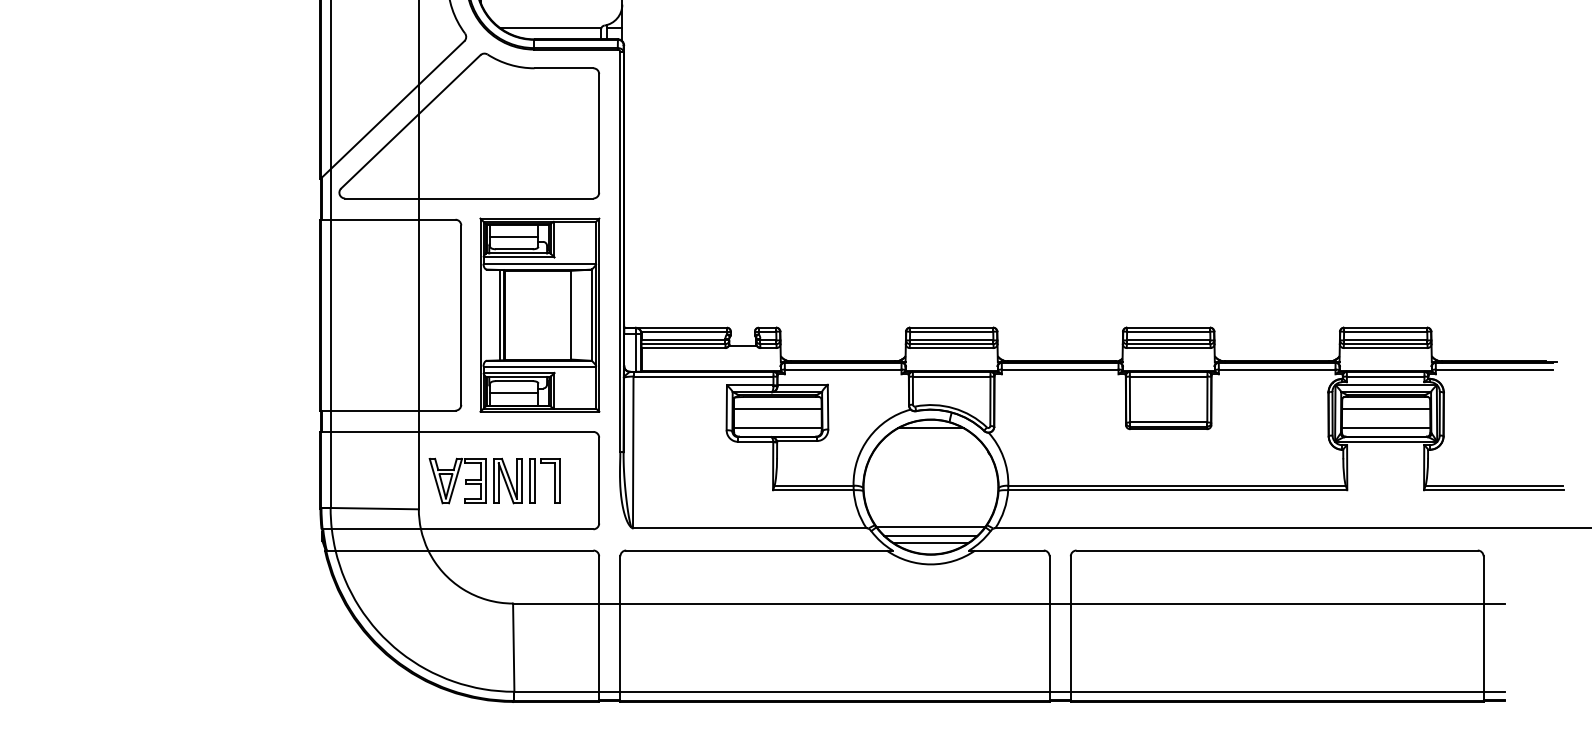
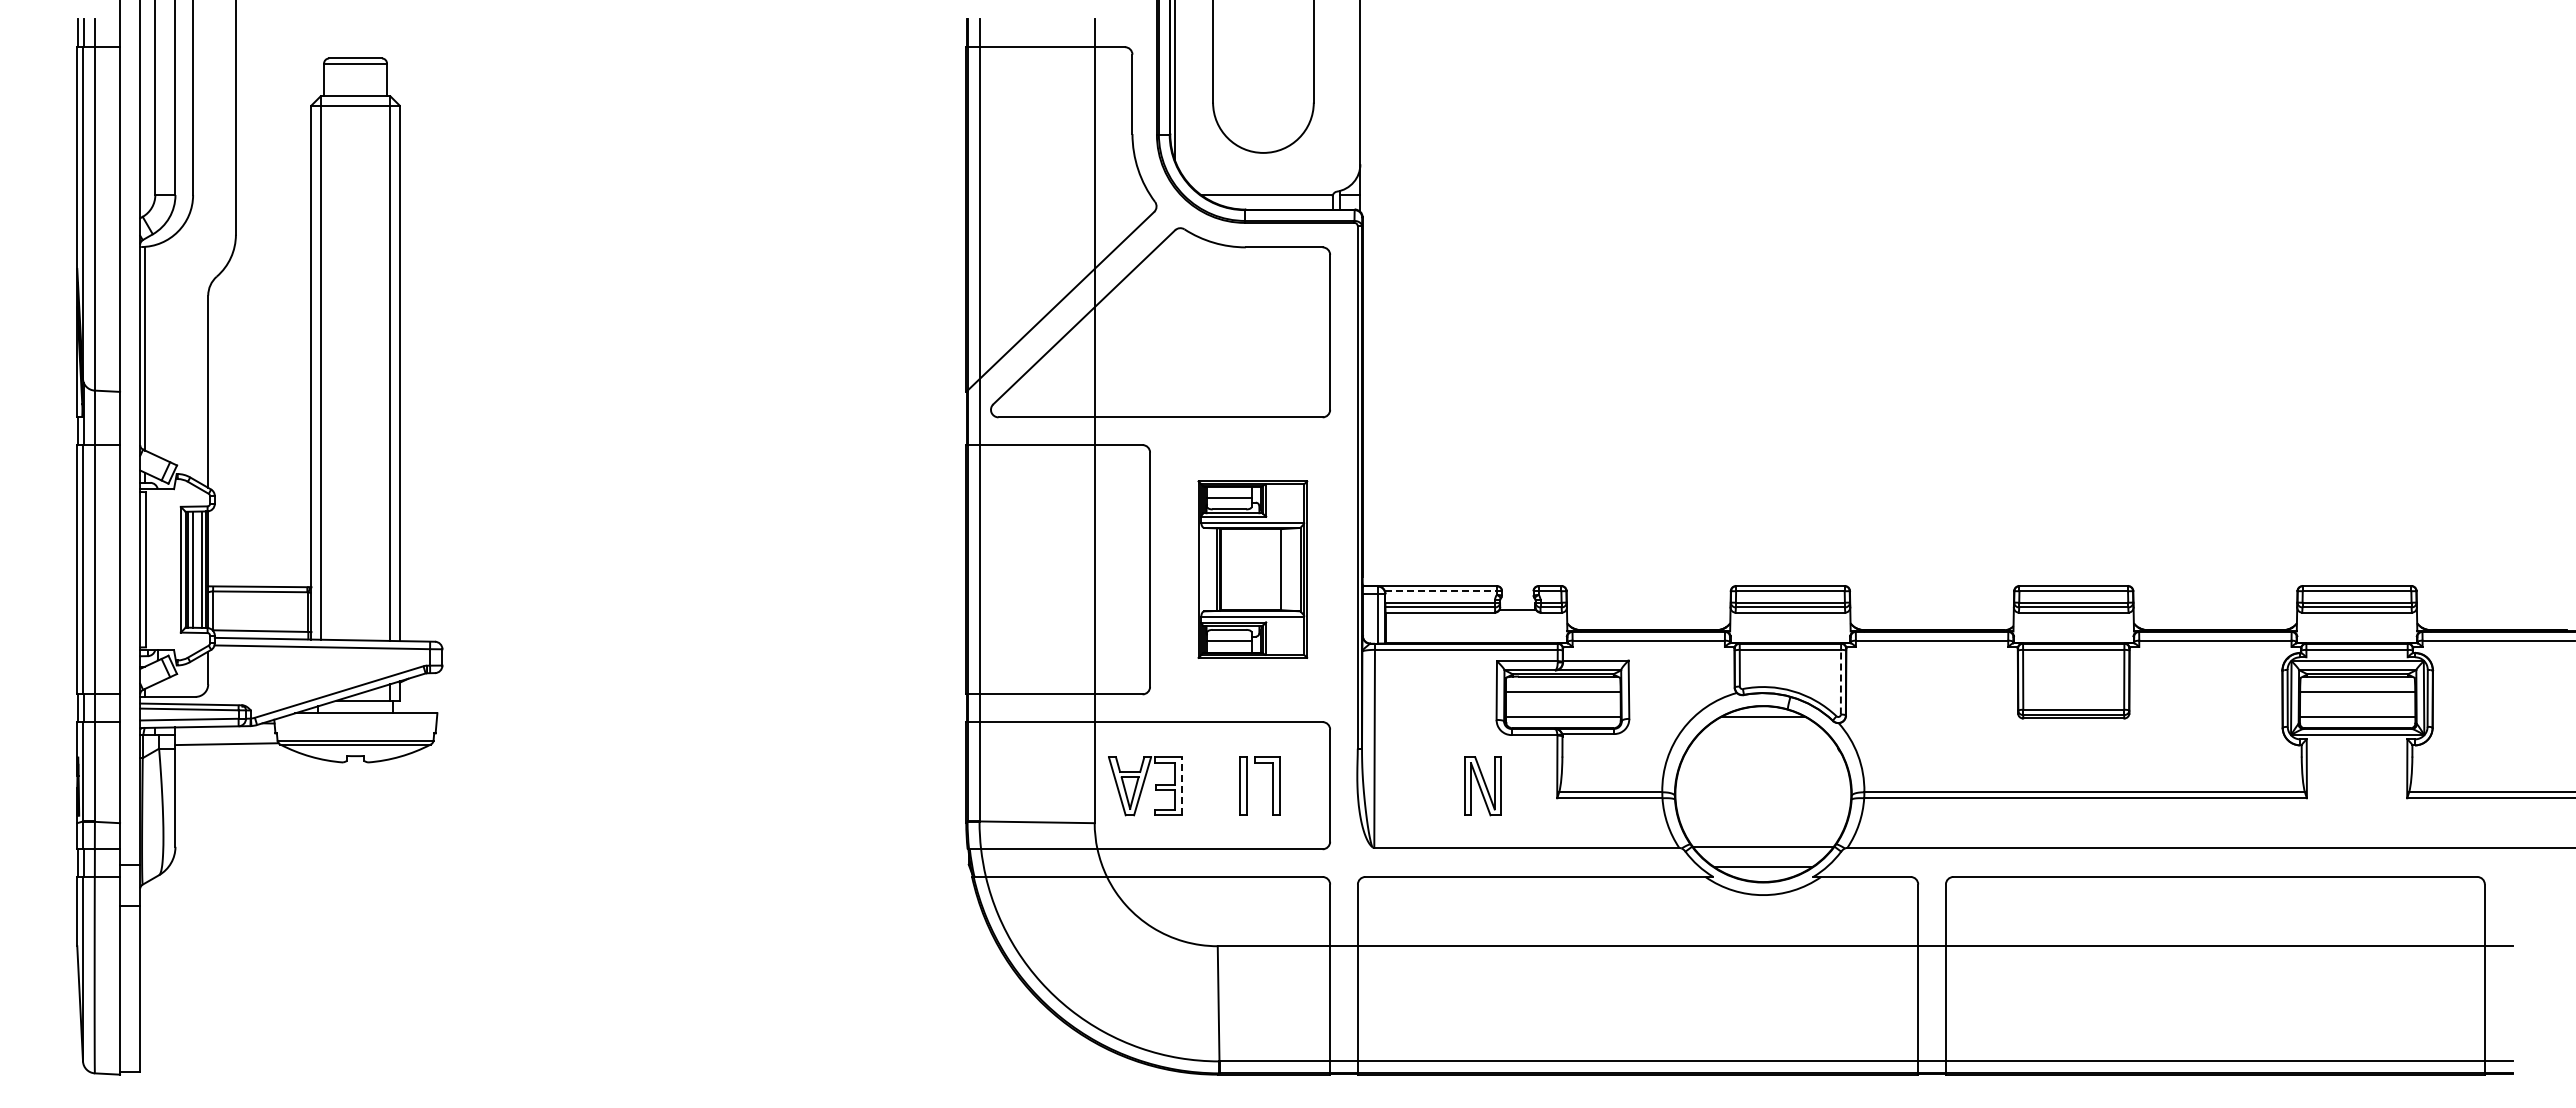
part: (539, 315) -> (1252, 569), size x0.7
line: (685, 331) -> (1442, 591), solid -> dashed
line: (990, 400) -> (1840, 681), solid -> dashed
line: (486, 481) -> (1182, 786), solid -> dashed
part: (507, 481) -> (1482, 786), moved
line: (931, 535) -> (1763, 857), removed

